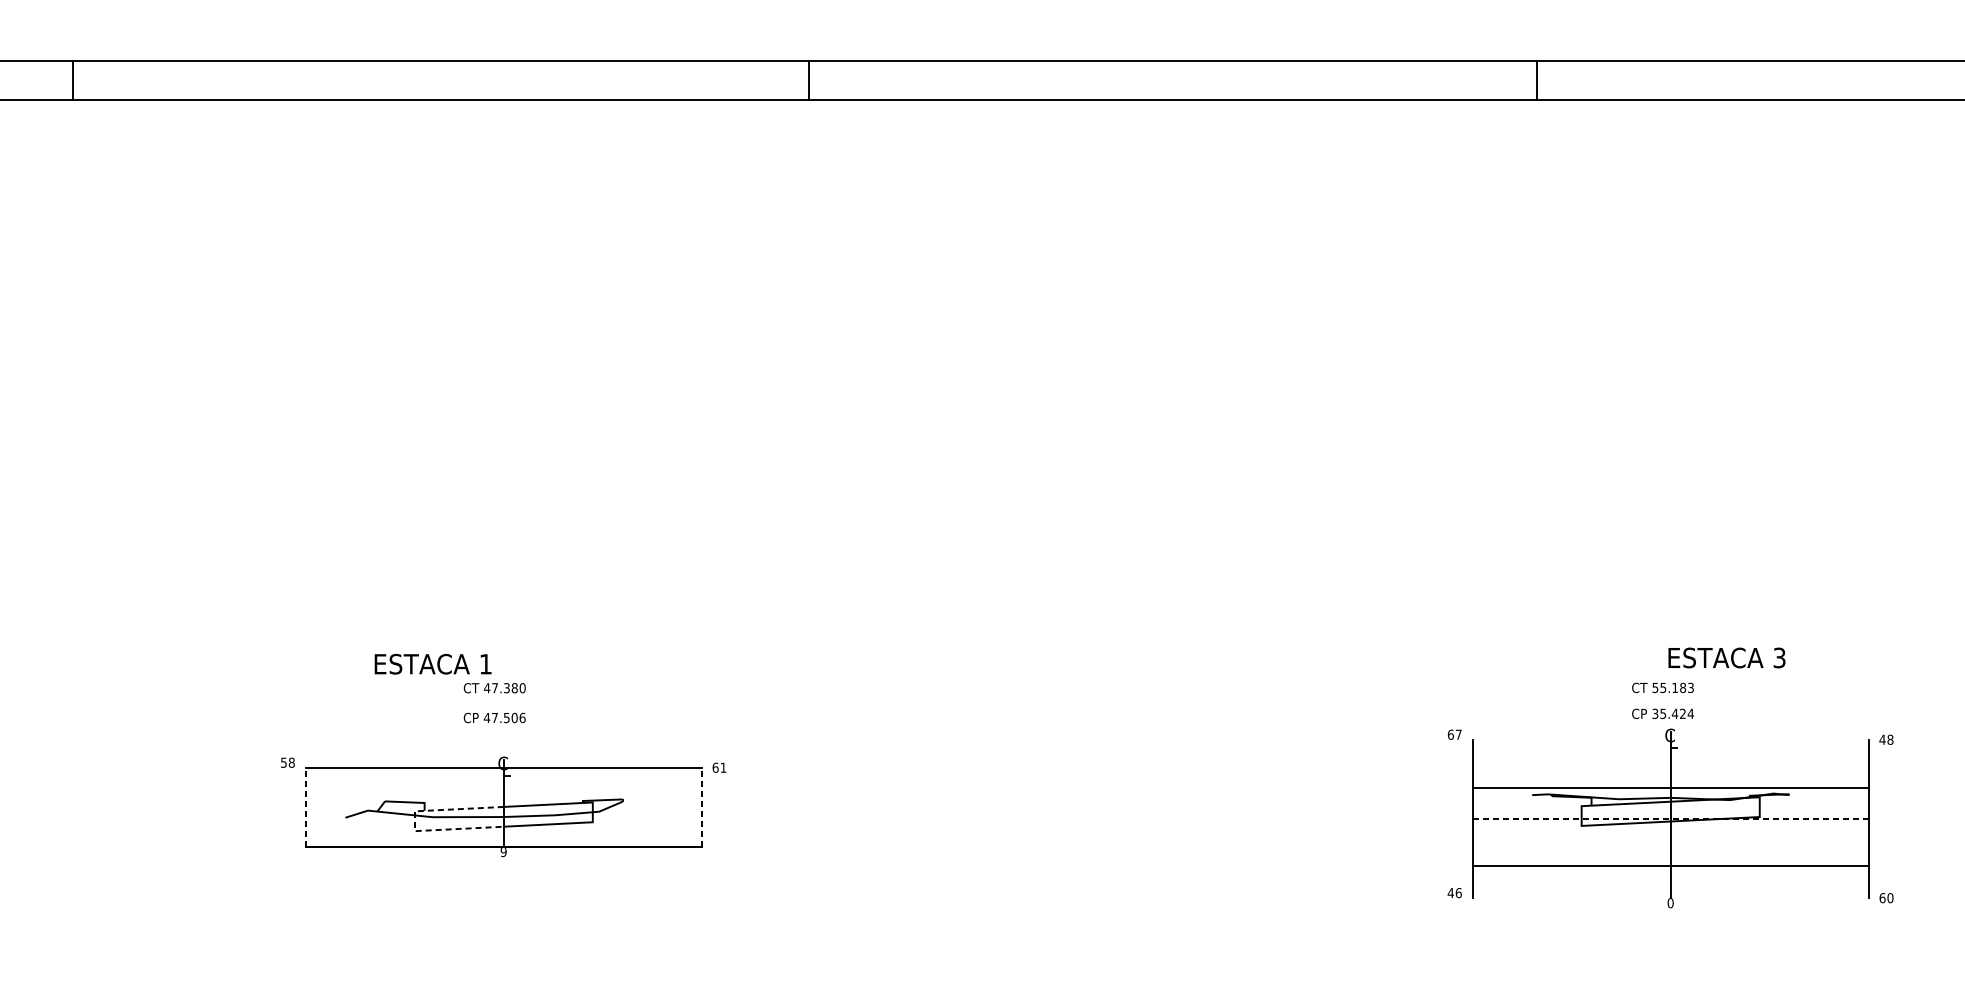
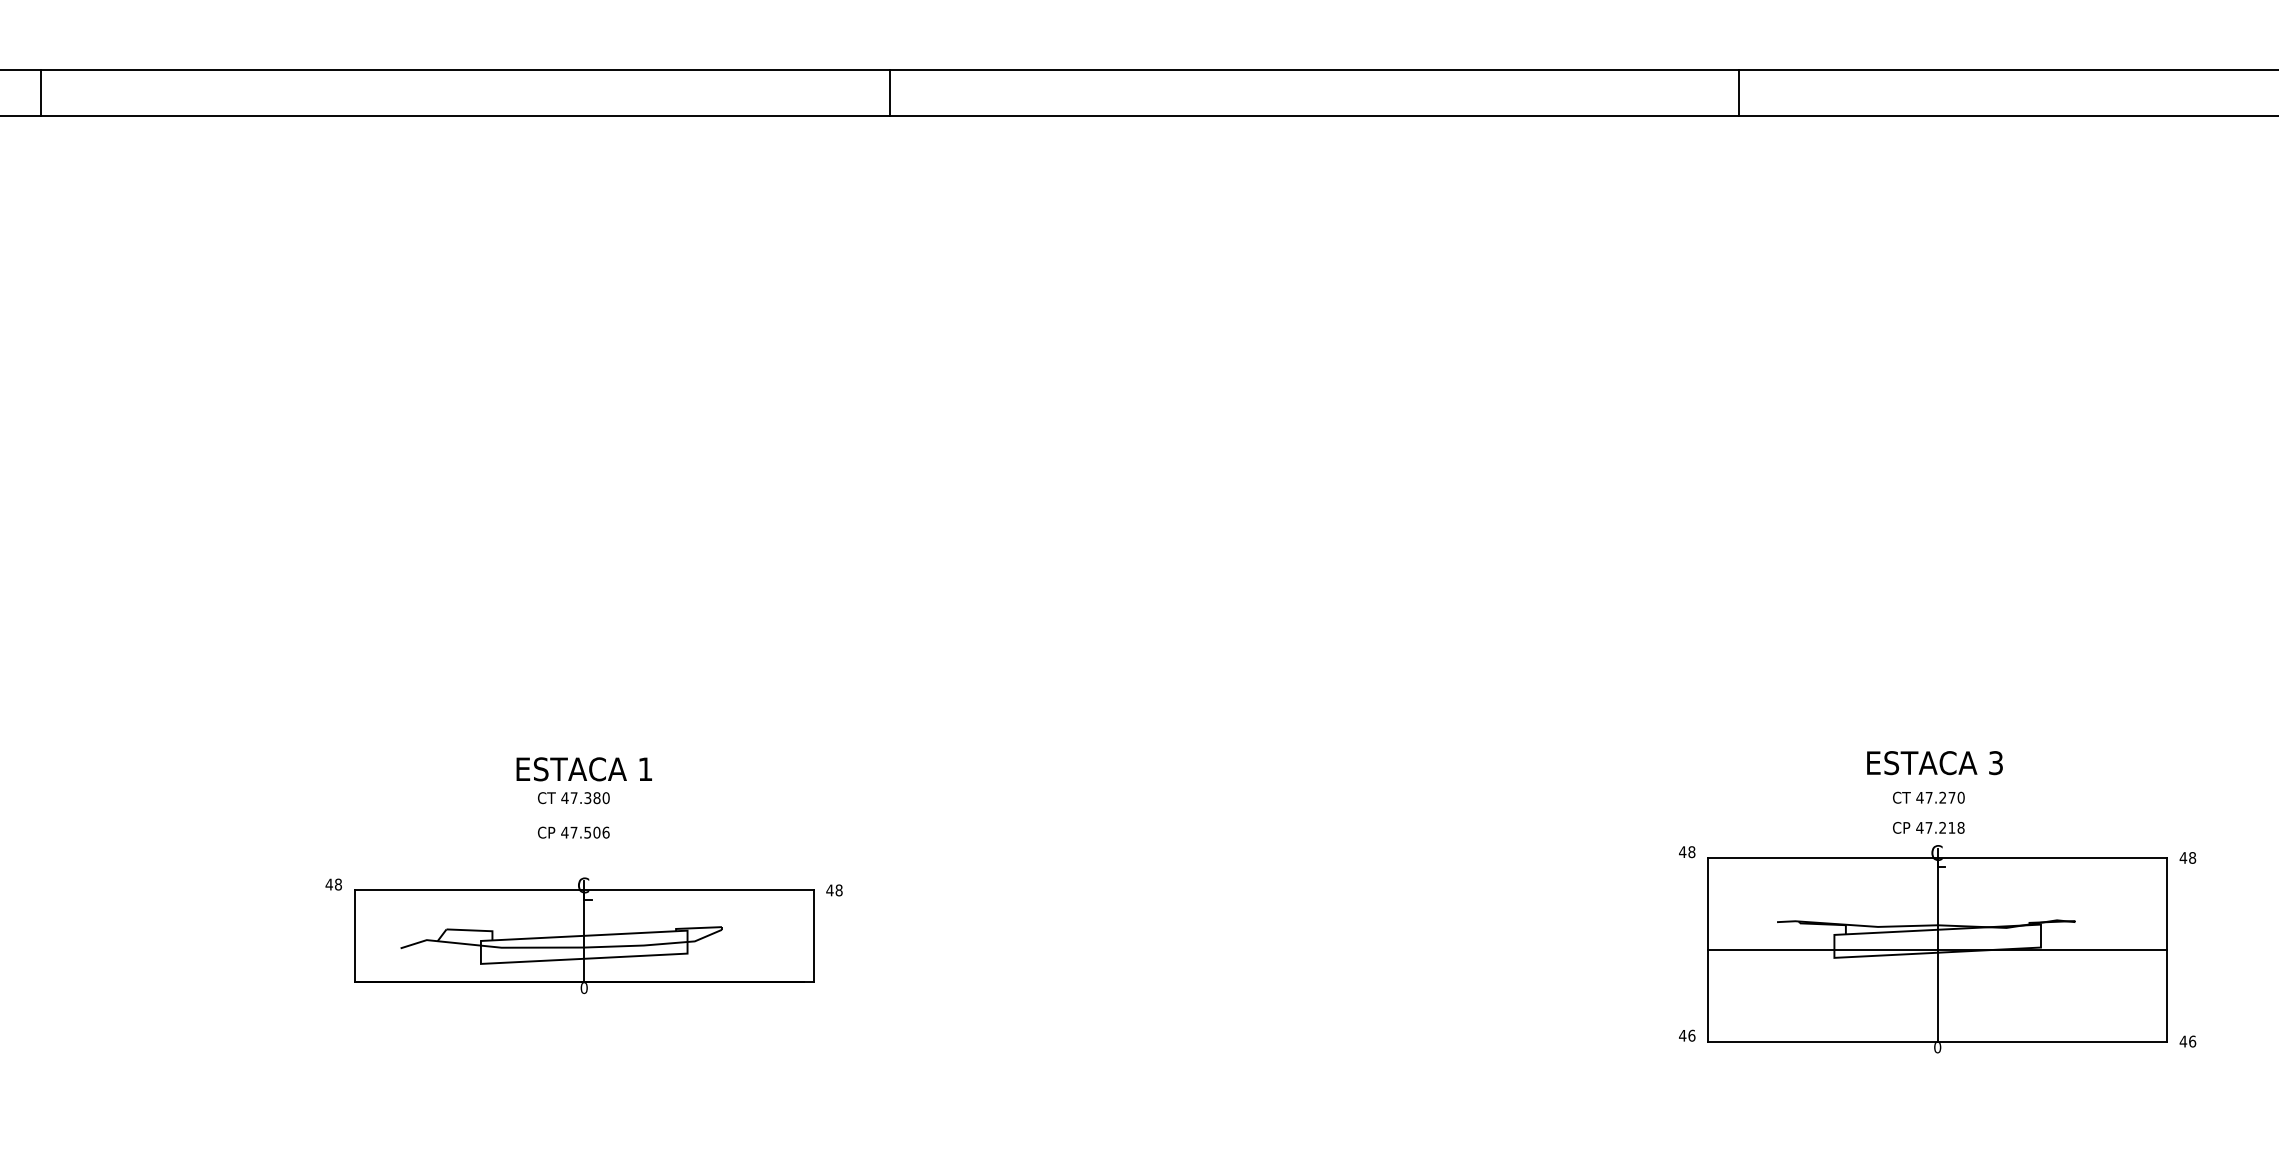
line: (72, 80) -> (40, 93), moved
line: (808, 80) -> (889, 93), moved
line: (1537, 80) -> (1739, 93), moved
text: (1726, 658) -> (1934, 763), moved
text: (432, 664) -> (583, 769), moved
text: (1673, 687) -> (1940, 797), 55.183 -> 47.270
text: (1673, 713) -> (1940, 827), 35.424 -> 47.218
text: (1454, 735) -> (1687, 852), 67 -> 48
text: (283, 762) -> (328, 884), 58 -> 48
text: (719, 767) -> (834, 890), 61 -> 48
line: (1670, 787) -> (1937, 857), moved
line: (305, 807) -> (354, 936), dashed -> solid
line: (701, 807) -> (813, 936), dashed -> solid
line: (1670, 818) -> (1937, 949), dashed -> solid
line: (414, 821) -> (480, 952), dashed -> solid
text: (503, 852) -> (583, 988), 9 -> 0
line: (1670, 866) -> (1937, 1041), moved
text: (1886, 898) -> (2187, 1041), 60 -> 46

